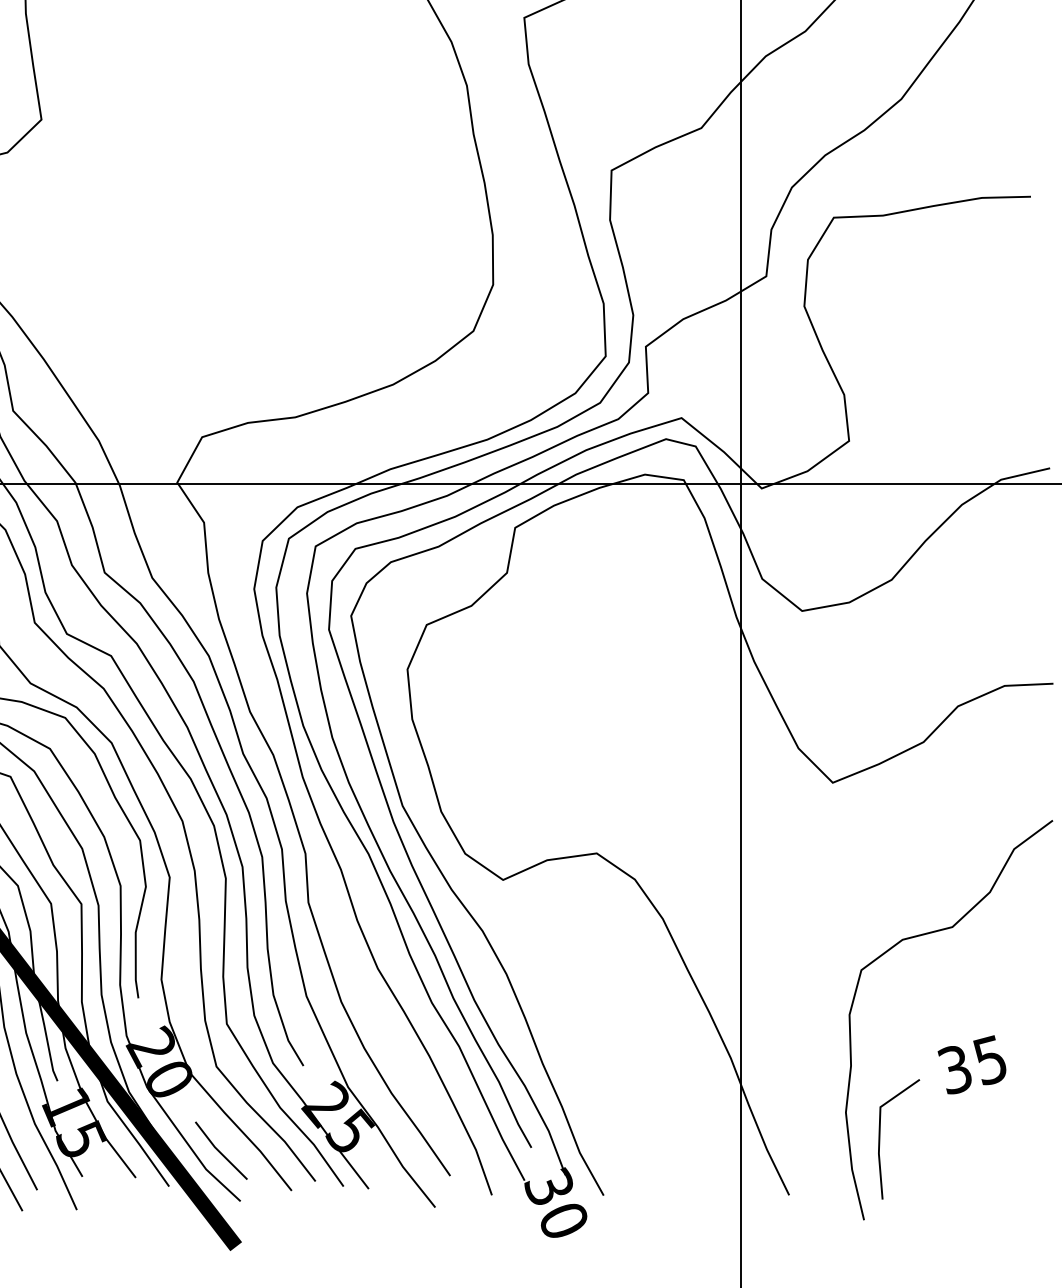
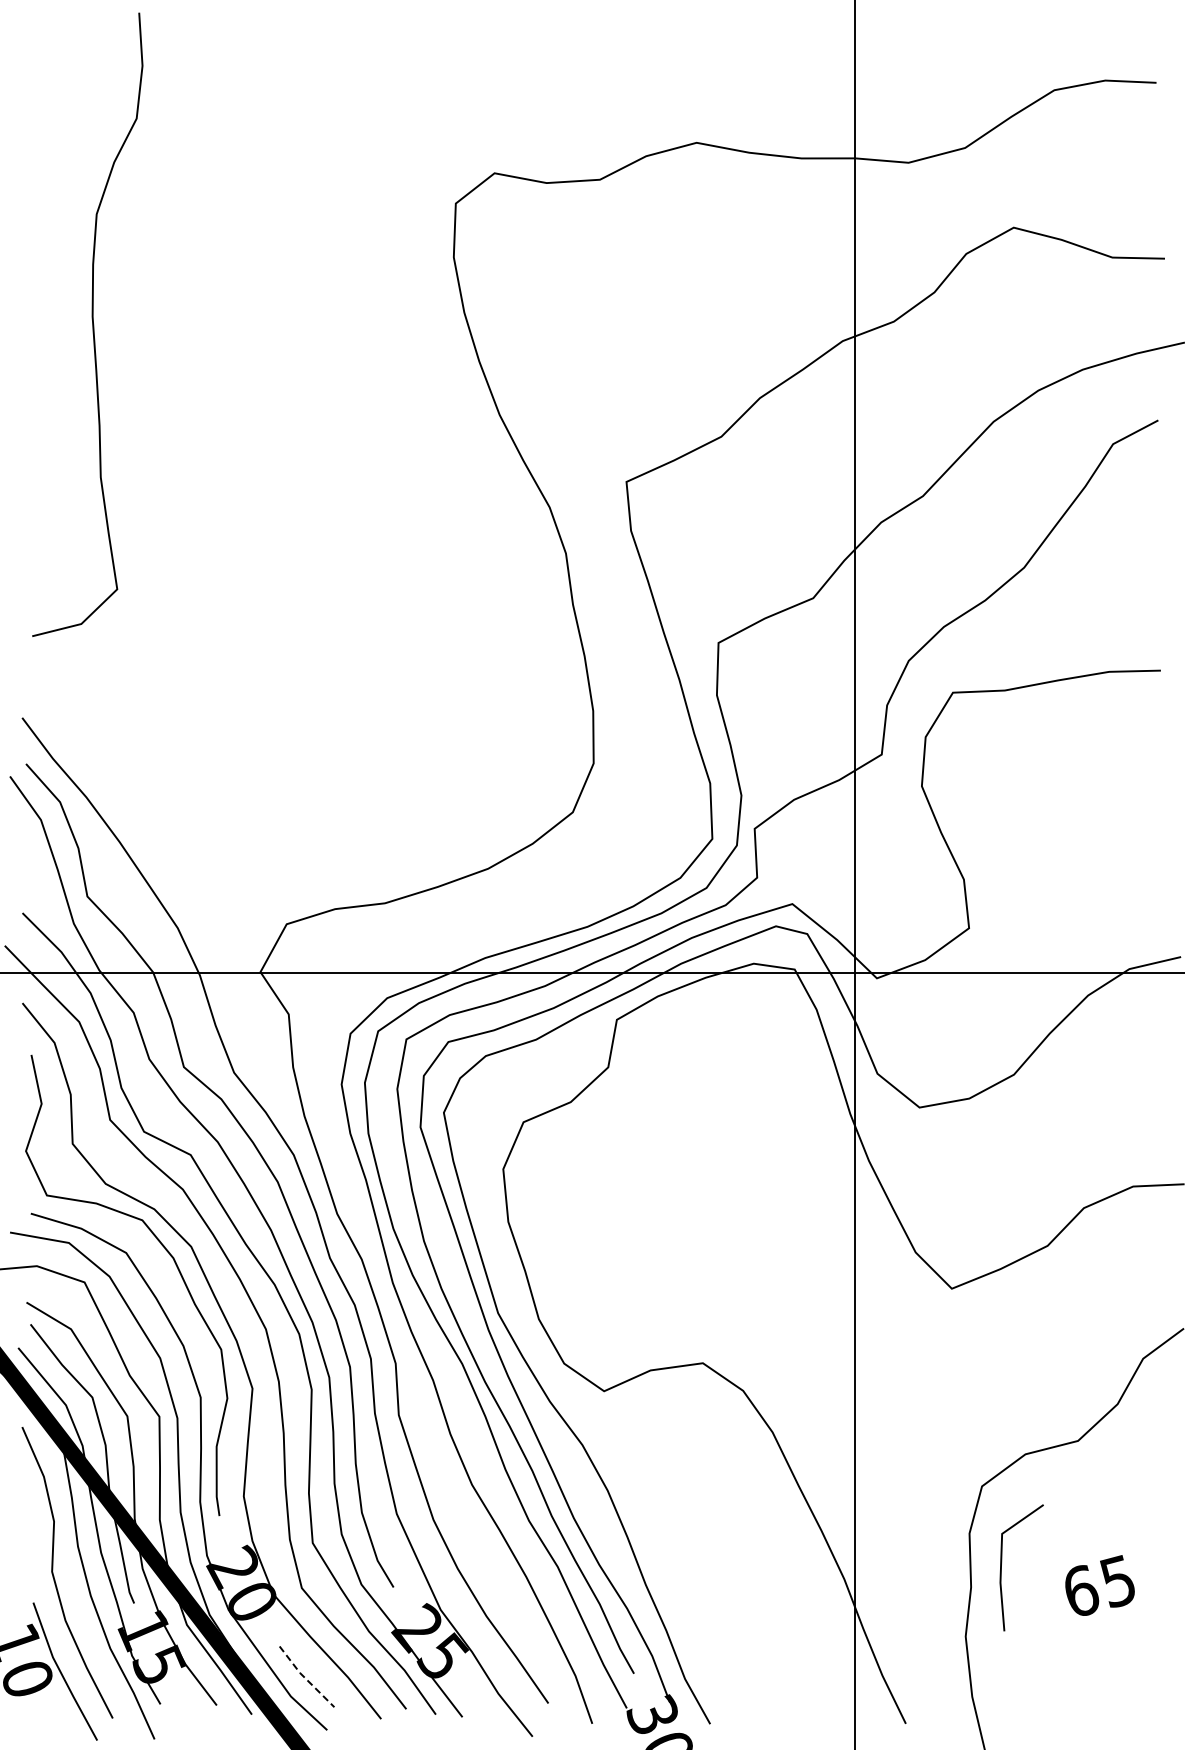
text: (954, 1069) -> (1080, 1591), 35 -> 65
line: (880, 1134) -> (1002, 1562), moved
line: (219, 1151) -> (305, 1677), solid -> dashed

